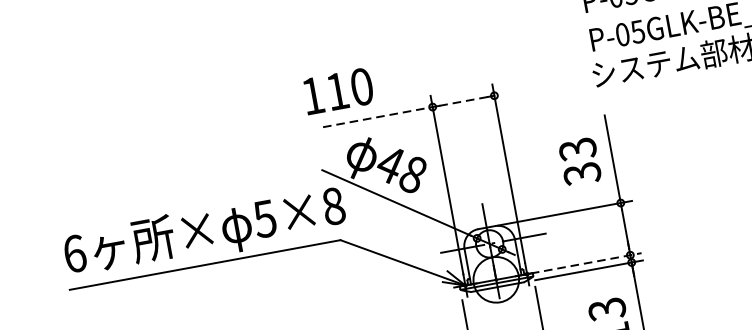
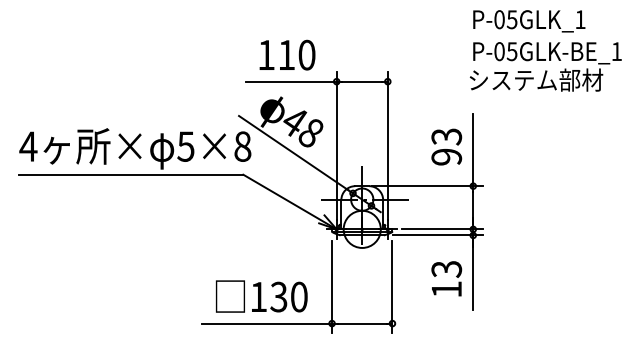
text: (338, 90) -> (287, 54), moved
line: (463, 101) -> (362, 81), dashed -> solid
line: (378, 116) -> (291, 81), dashed -> solid
text: (581, 173) -> (446, 156), 33 -> 93
text: (74, 253) -> (28, 146), 6 -> 4
line: (593, 262) -> (442, 229), dashed -> solid

